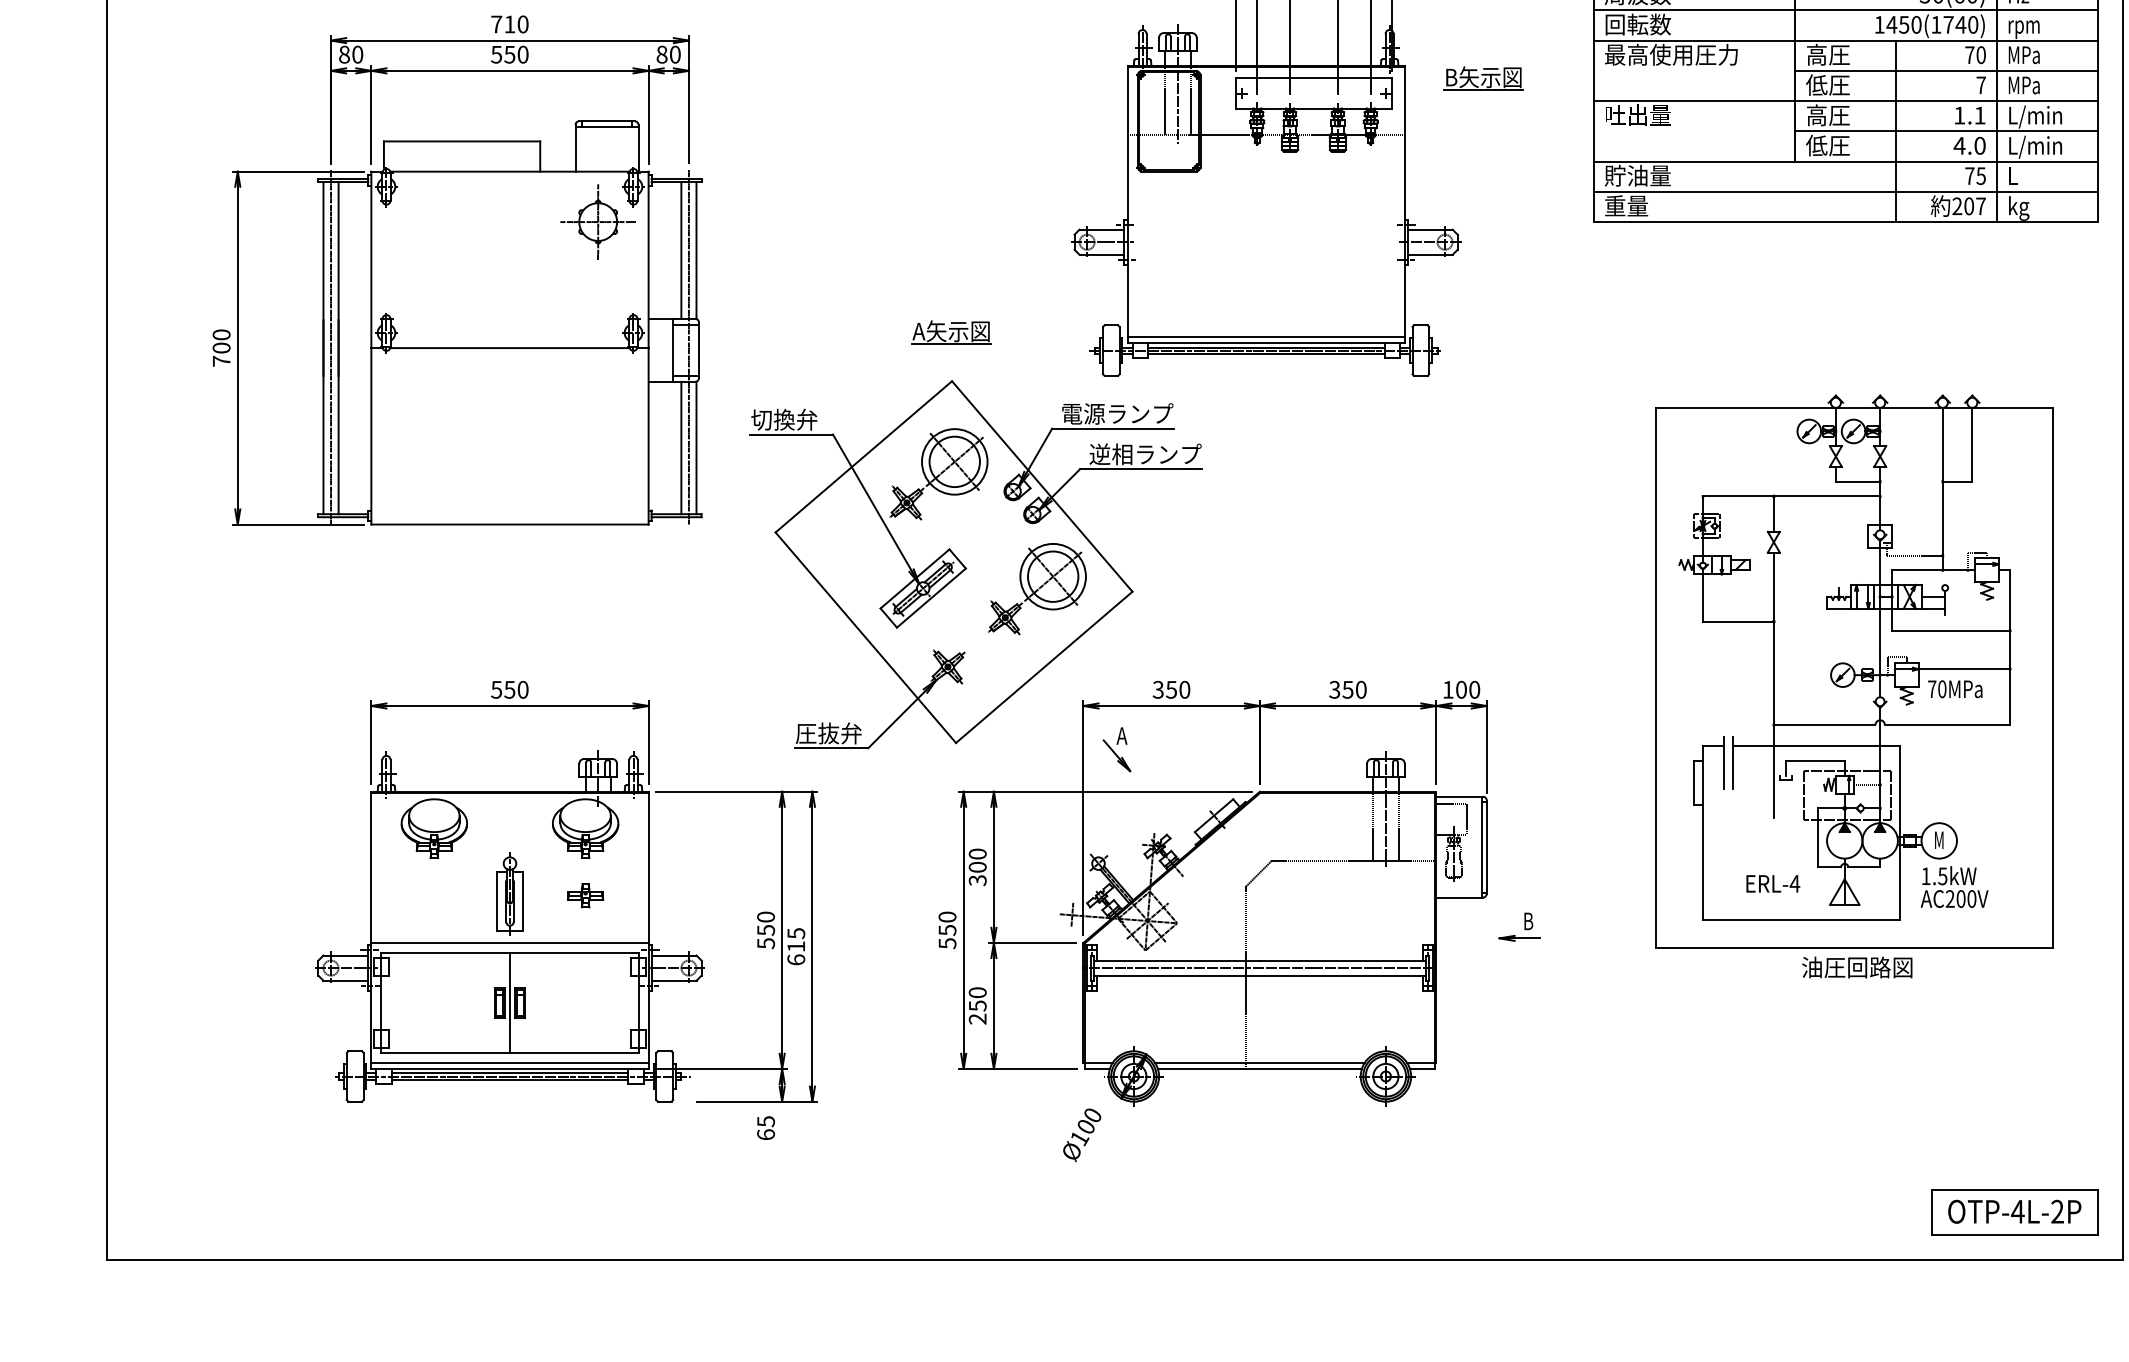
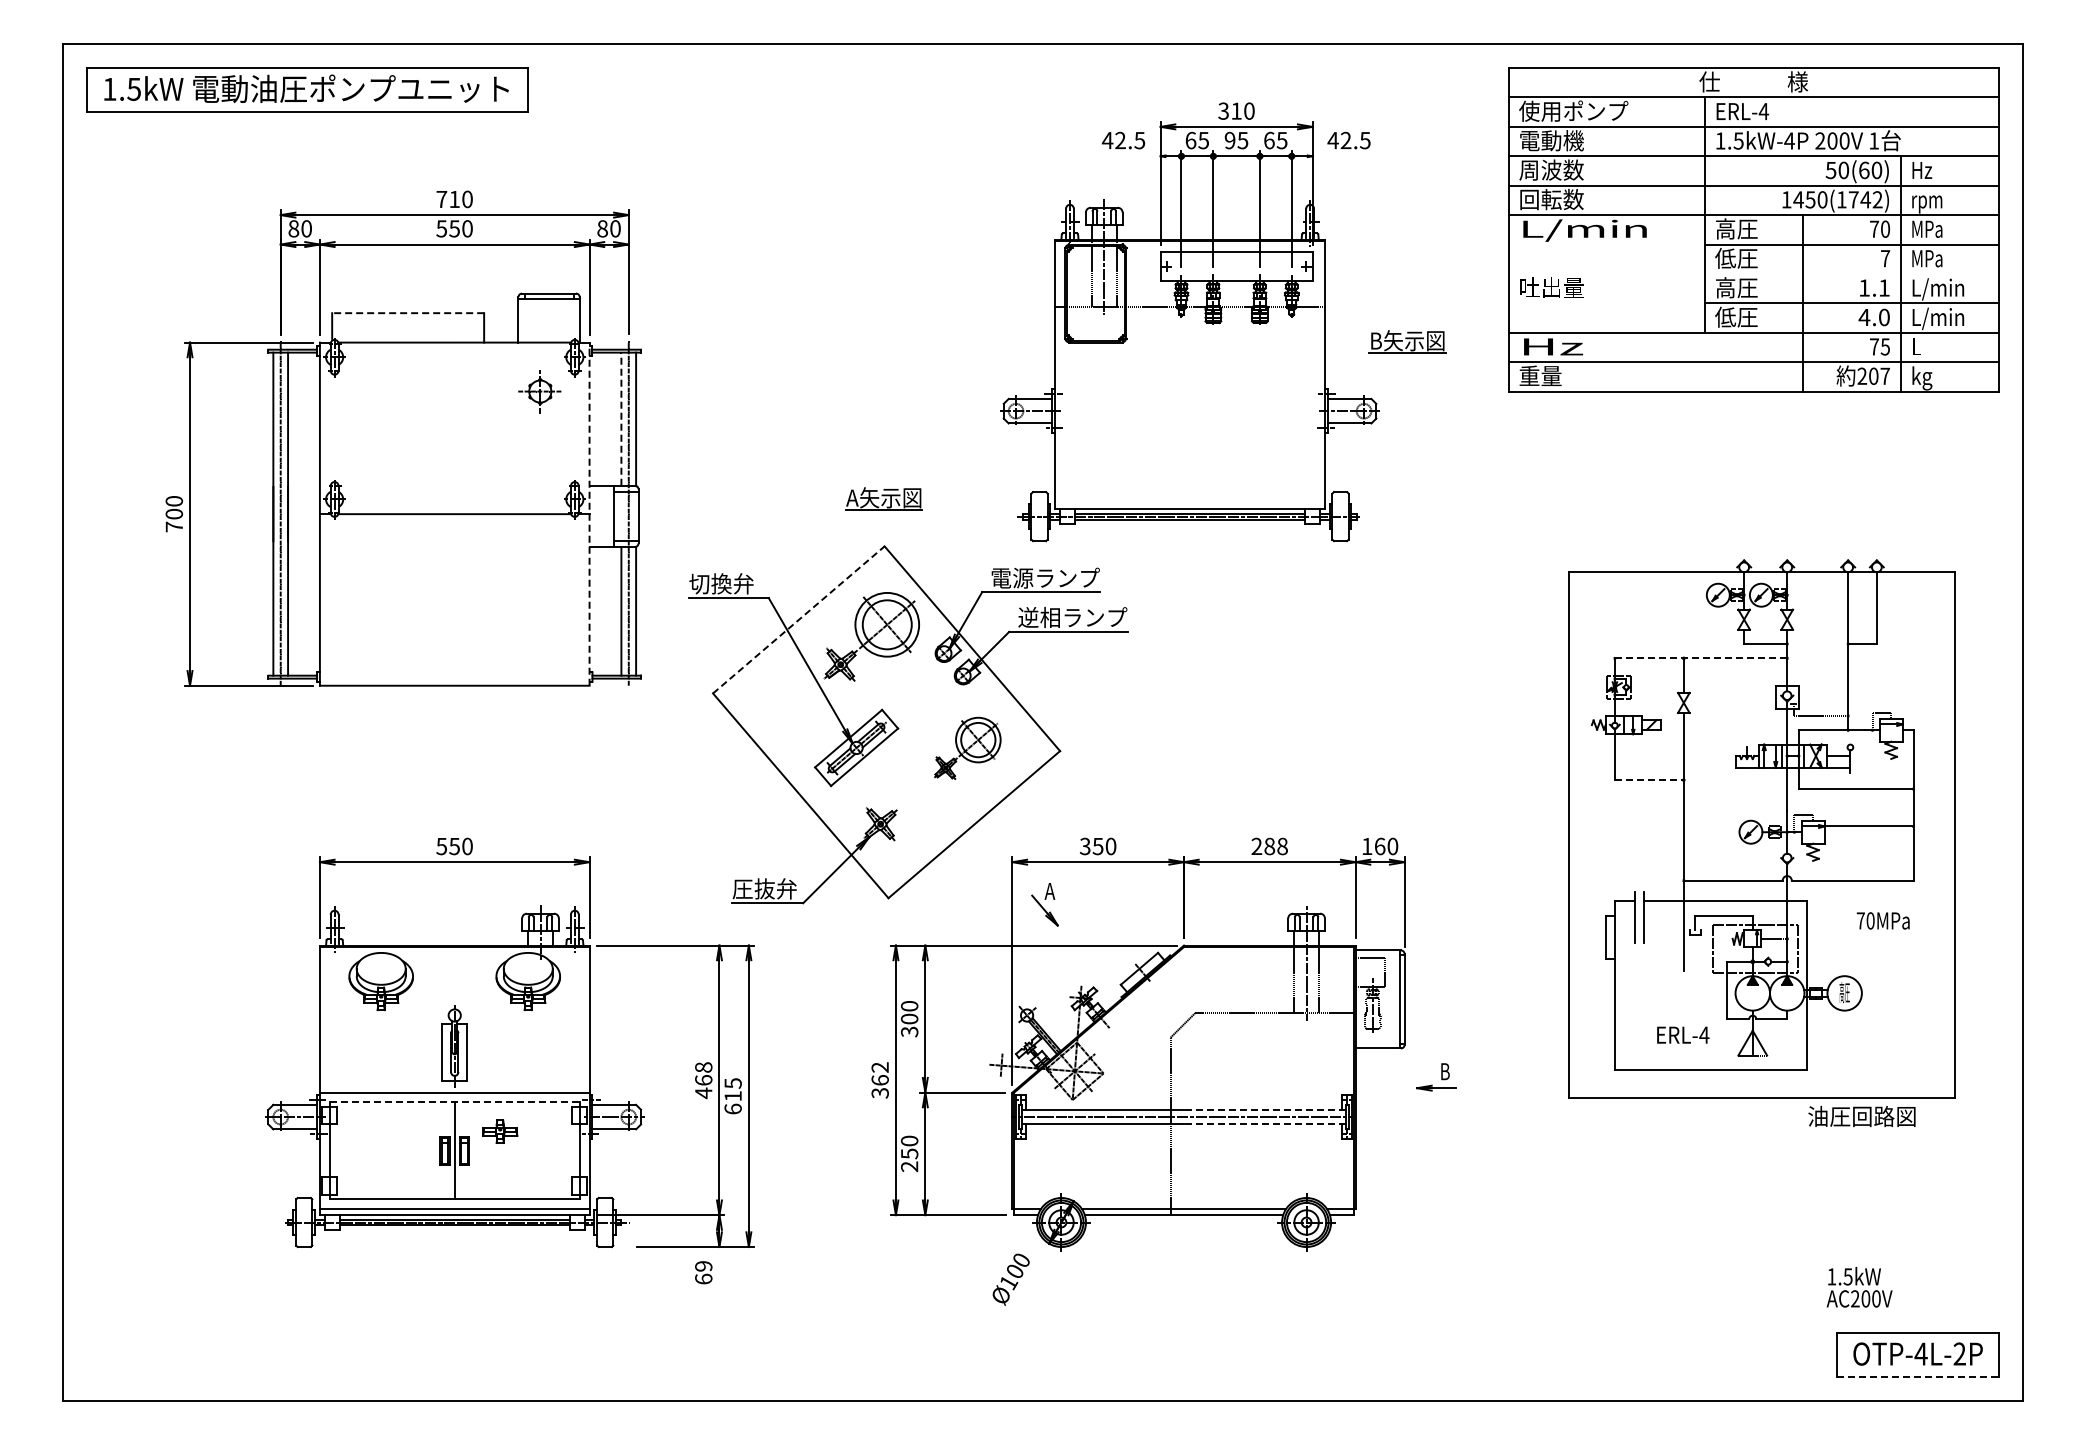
text: (1973, 24) -> (1877, 199), 1450(1740) -> 1450(1742)
text: (1670, 55) -> (1583, 229), 最高使用圧力 -> L/min
part: (1483, 78) -> (1407, 341), moved
line: (1845, 100) -> (1753, 273), removed
line: (462, 141) -> (408, 313), solid -> dashed
text: (1637, 175) -> (1551, 346), 貯油量 -> Hz
part: (597, 221) -> (539, 391), size x0.6
line: (681, 250) -> (621, 419), solid -> dashed
line: (1265, 337) -> (1189, 503), removed
line: (648, 348) -> (589, 514), solid -> dashed
line: (863, 456) -> (798, 619), solid -> dashed
line: (1791, 496) -> (1700, 658), solid -> dashed
part: (1037, 589) -> (967, 748), size x0.7
line: (1738, 621) -> (1649, 780), solid -> dashed
text: (1954, 688) -> (1882, 920), moved
text: (1347, 689) -> (1269, 846), 350 -> 288
text: (1460, 689) -> (1379, 846), 100 -> 160
text: (1939, 839) -> (1844, 992), M -> 高圧
text: (1954, 887) -> (1859, 1287), moved
part: (585, 895) -> (500, 1131), moved
text: (765, 930) -> (703, 1080), 550 -> 468
text: (946, 930) -> (879, 1080), 550 -> 362
line: (510, 953) -> (455, 1102), solid -> dashed
line: (1342, 960) -> (1264, 1109), solid -> dashed
text: (1856, 967) -> (1861, 1116), moved
line: (1342, 975) -> (1264, 1124), solid -> dashed
text: (765, 1121) -> (703, 1266), 65 -> 69
line: (2015, 1234) -> (1918, 1376), solid -> dashed

